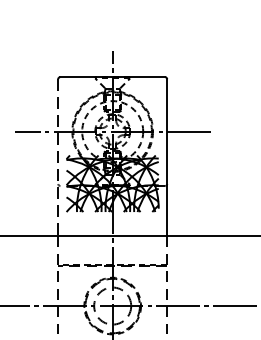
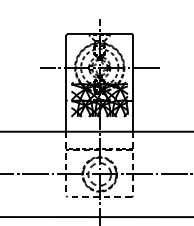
line: (58, 159) -> (66, 84), dashed -> solid

